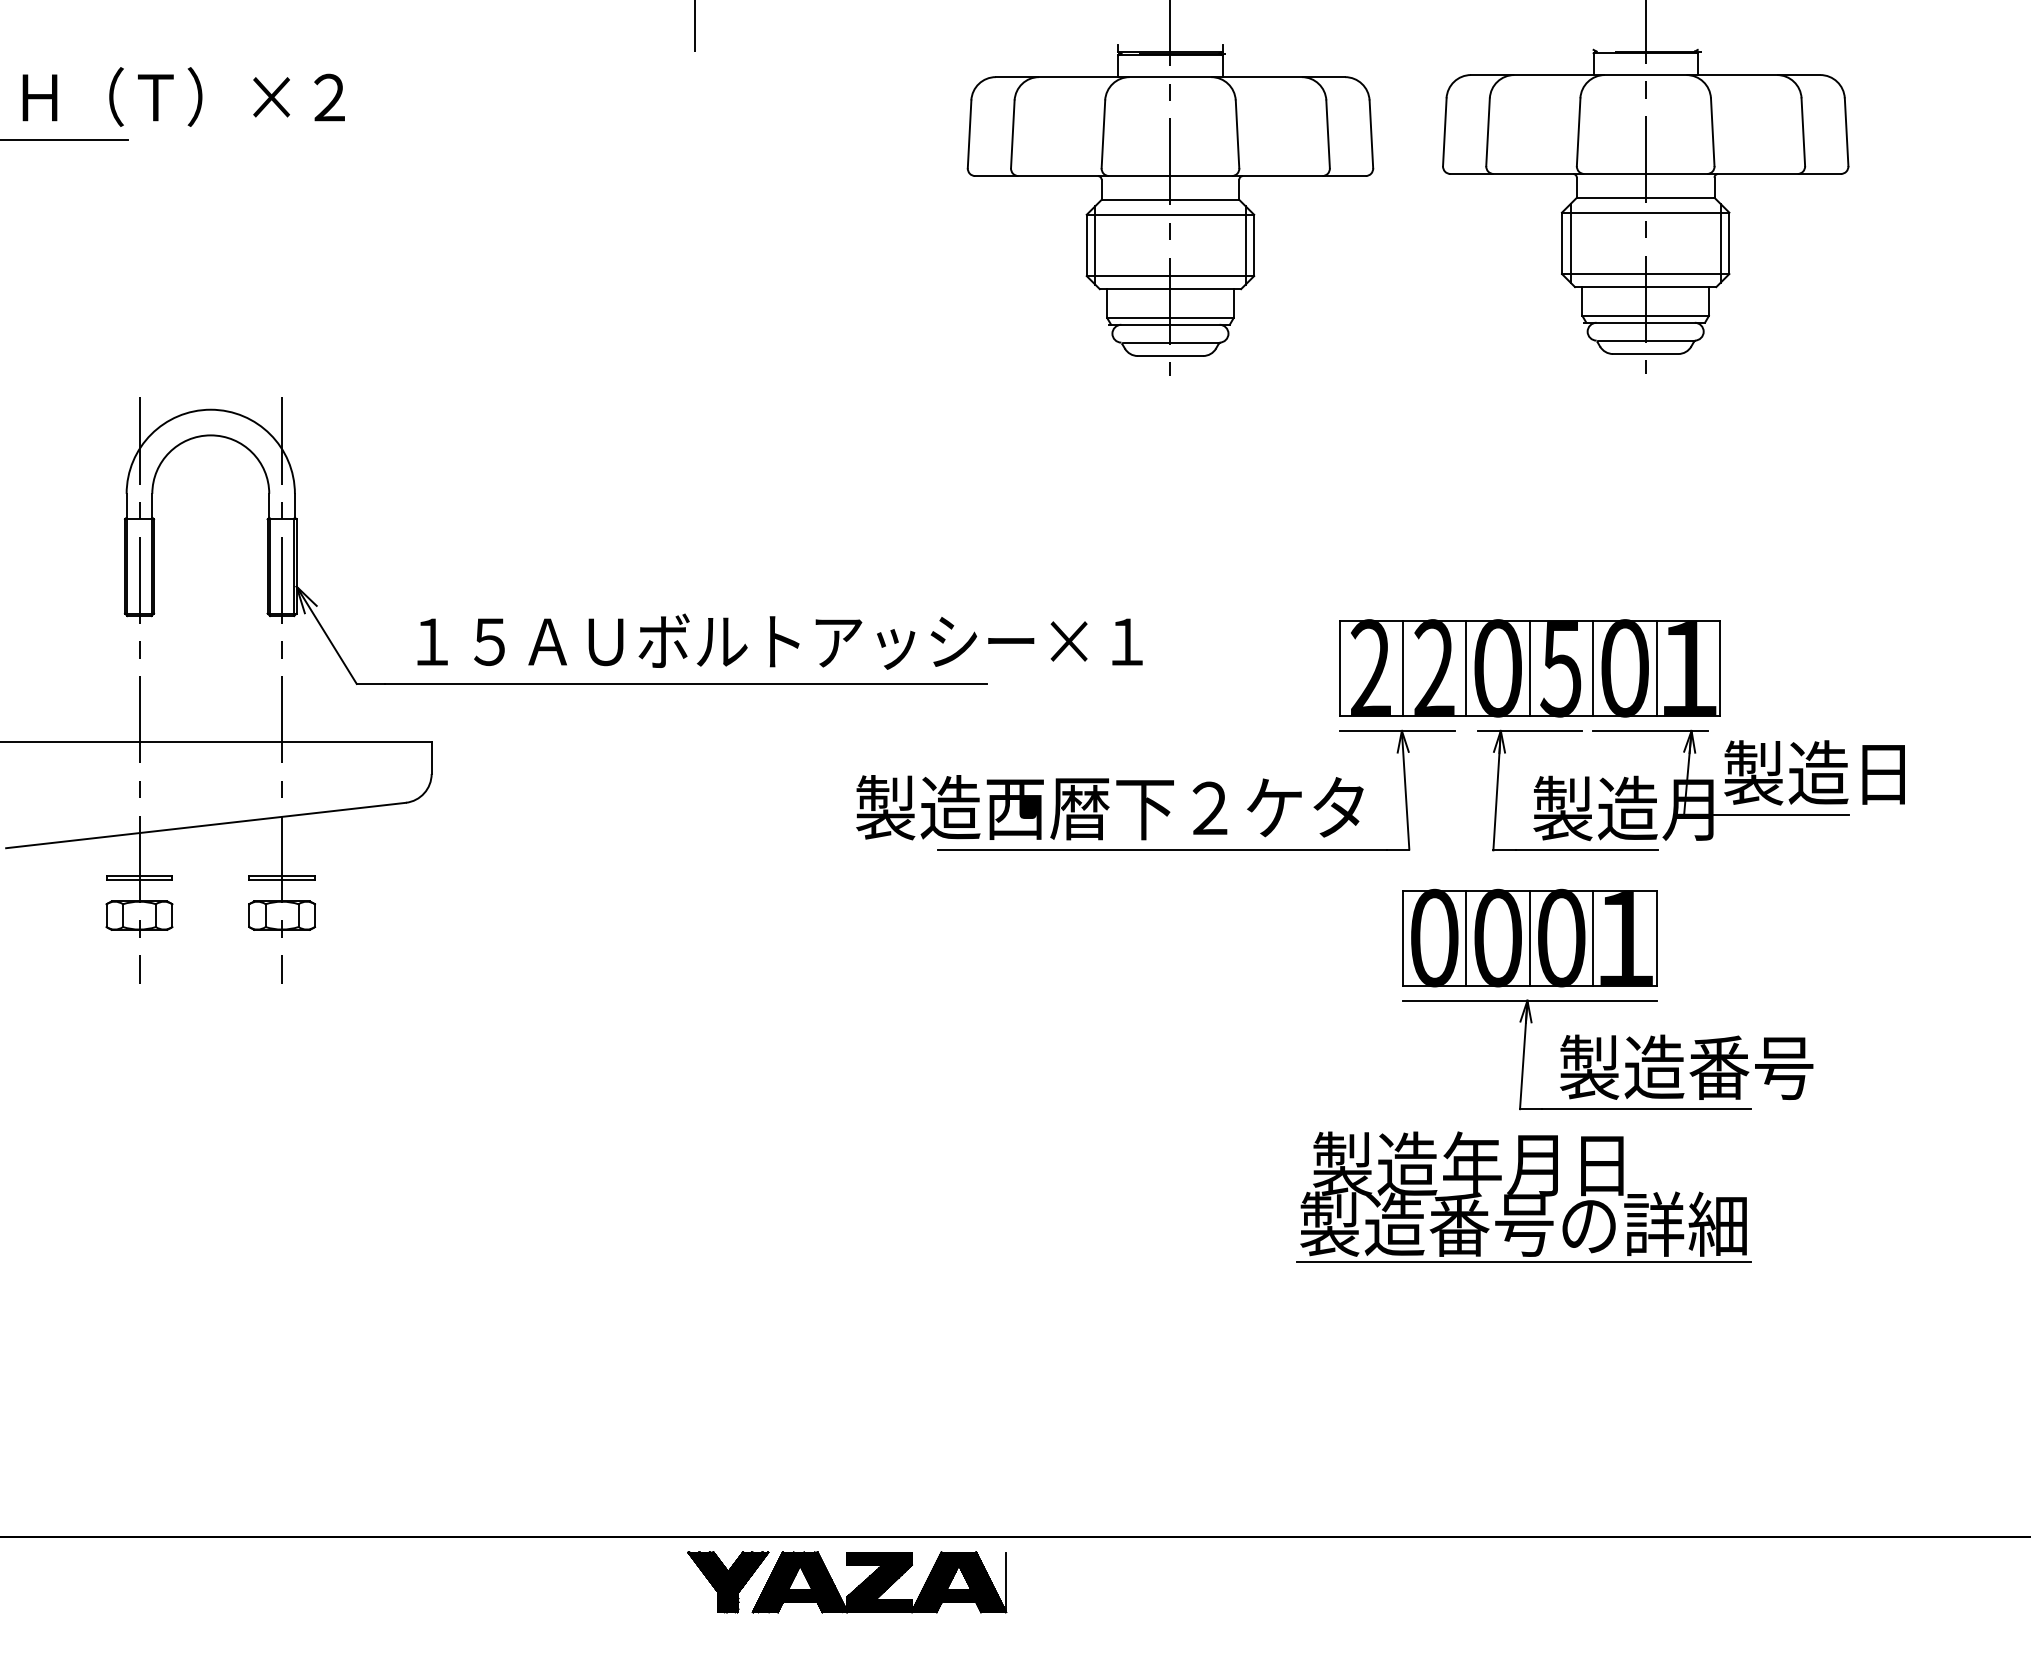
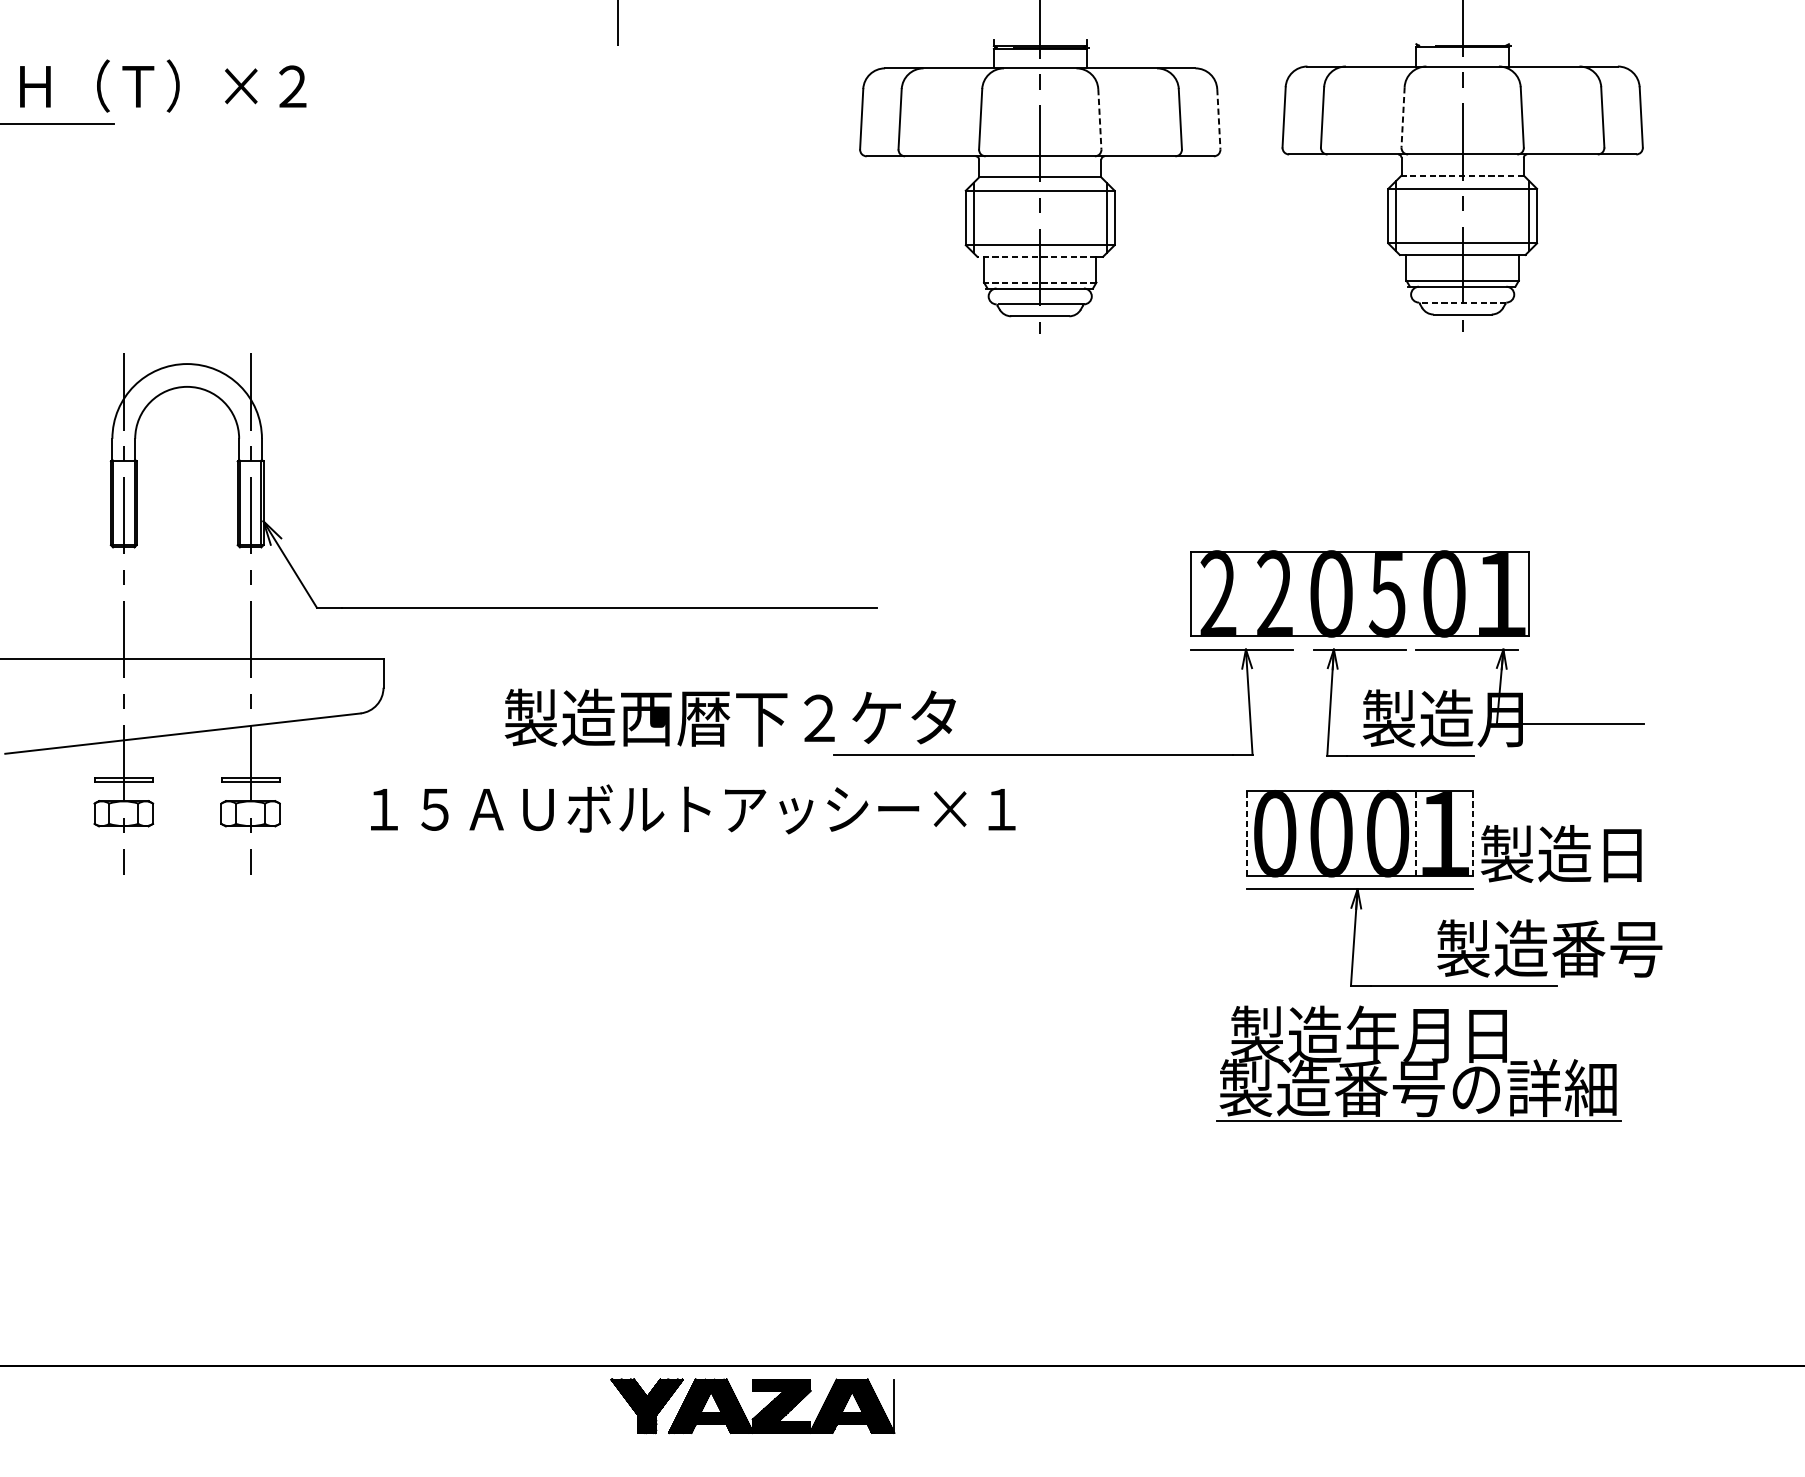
line: (1578, 132) -> (1402, 117), solid -> dashed
line: (1237, 134) -> (1099, 119), solid -> dashed
line: (1371, 134) -> (1218, 119), solid -> dashed
line: (1645, 197) -> (1462, 175), solid -> dashed
line: (1166, 289) -> (1036, 257), solid -> dashed
line: (1169, 318) -> (1039, 282), solid -> dashed
line: (1646, 340) -> (1463, 302), solid -> dashed
text: (779, 641) -> (692, 809), moved
line: (1403, 668) -> (1247, 594), removed
line: (1466, 668) -> (1303, 594), removed
line: (1530, 668) -> (1360, 594), removed
line: (1593, 668) -> (1416, 594), removed
line: (1656, 668) -> (1472, 594), removed
text: (1814, 772) -> (1561, 853), moved
text: (1109, 807) -> (730, 717), moved
line: (1466, 937) -> (1303, 833), removed
line: (1530, 937) -> (1360, 833), removed
line: (1403, 938) -> (1247, 834), solid -> dashed
line: (1593, 938) -> (1416, 834), solid -> dashed
line: (1656, 938) -> (1472, 834), solid -> dashed
text: (1686, 1066) -> (1549, 947), moved
part: (1523, 1196) -> (1418, 1063), moved

